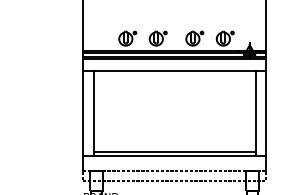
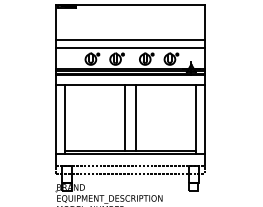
line: (174, 15) -> (130, 40), added
line: (174, 25) -> (130, 48), added
line: (167, 110) -> (124, 117), added
line: (182, 110) -> (136, 117), added

